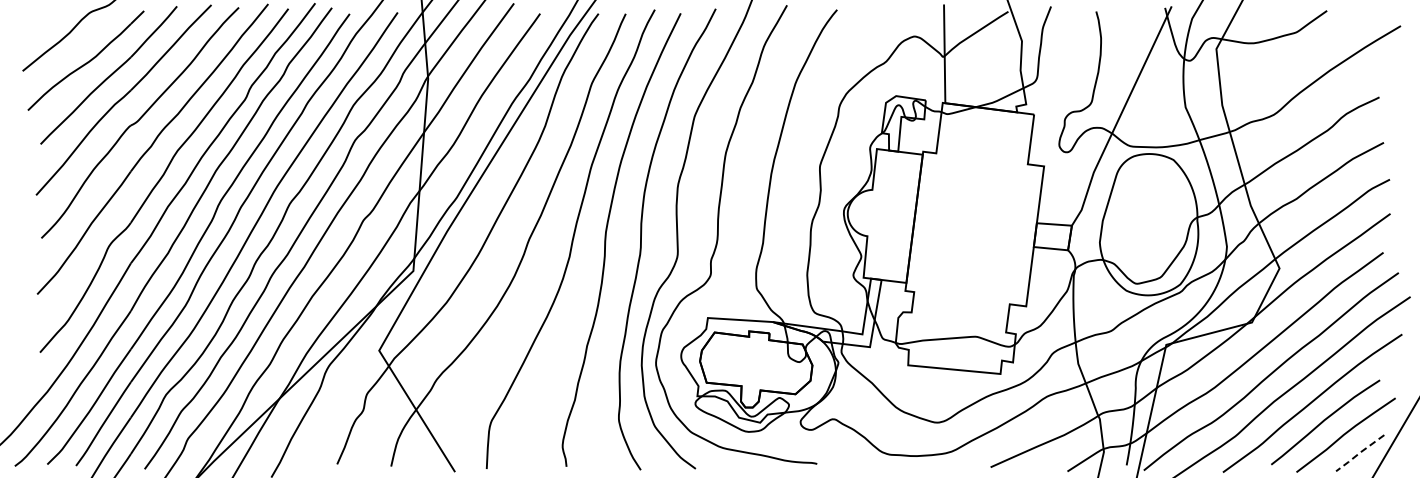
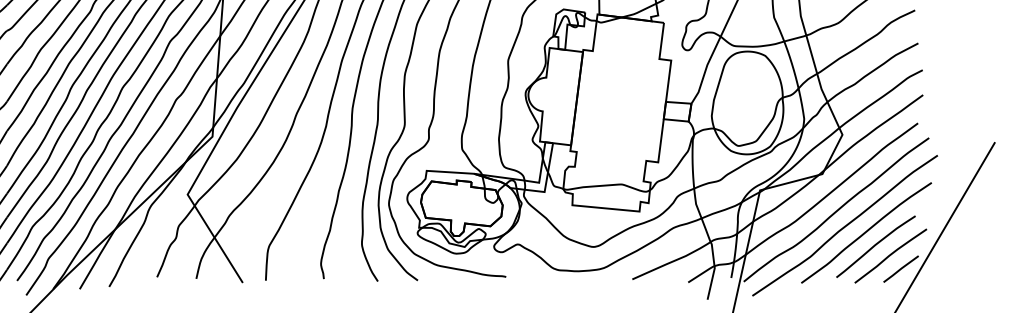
line: (1359, 453) -> (900, 269), dashed -> solid

